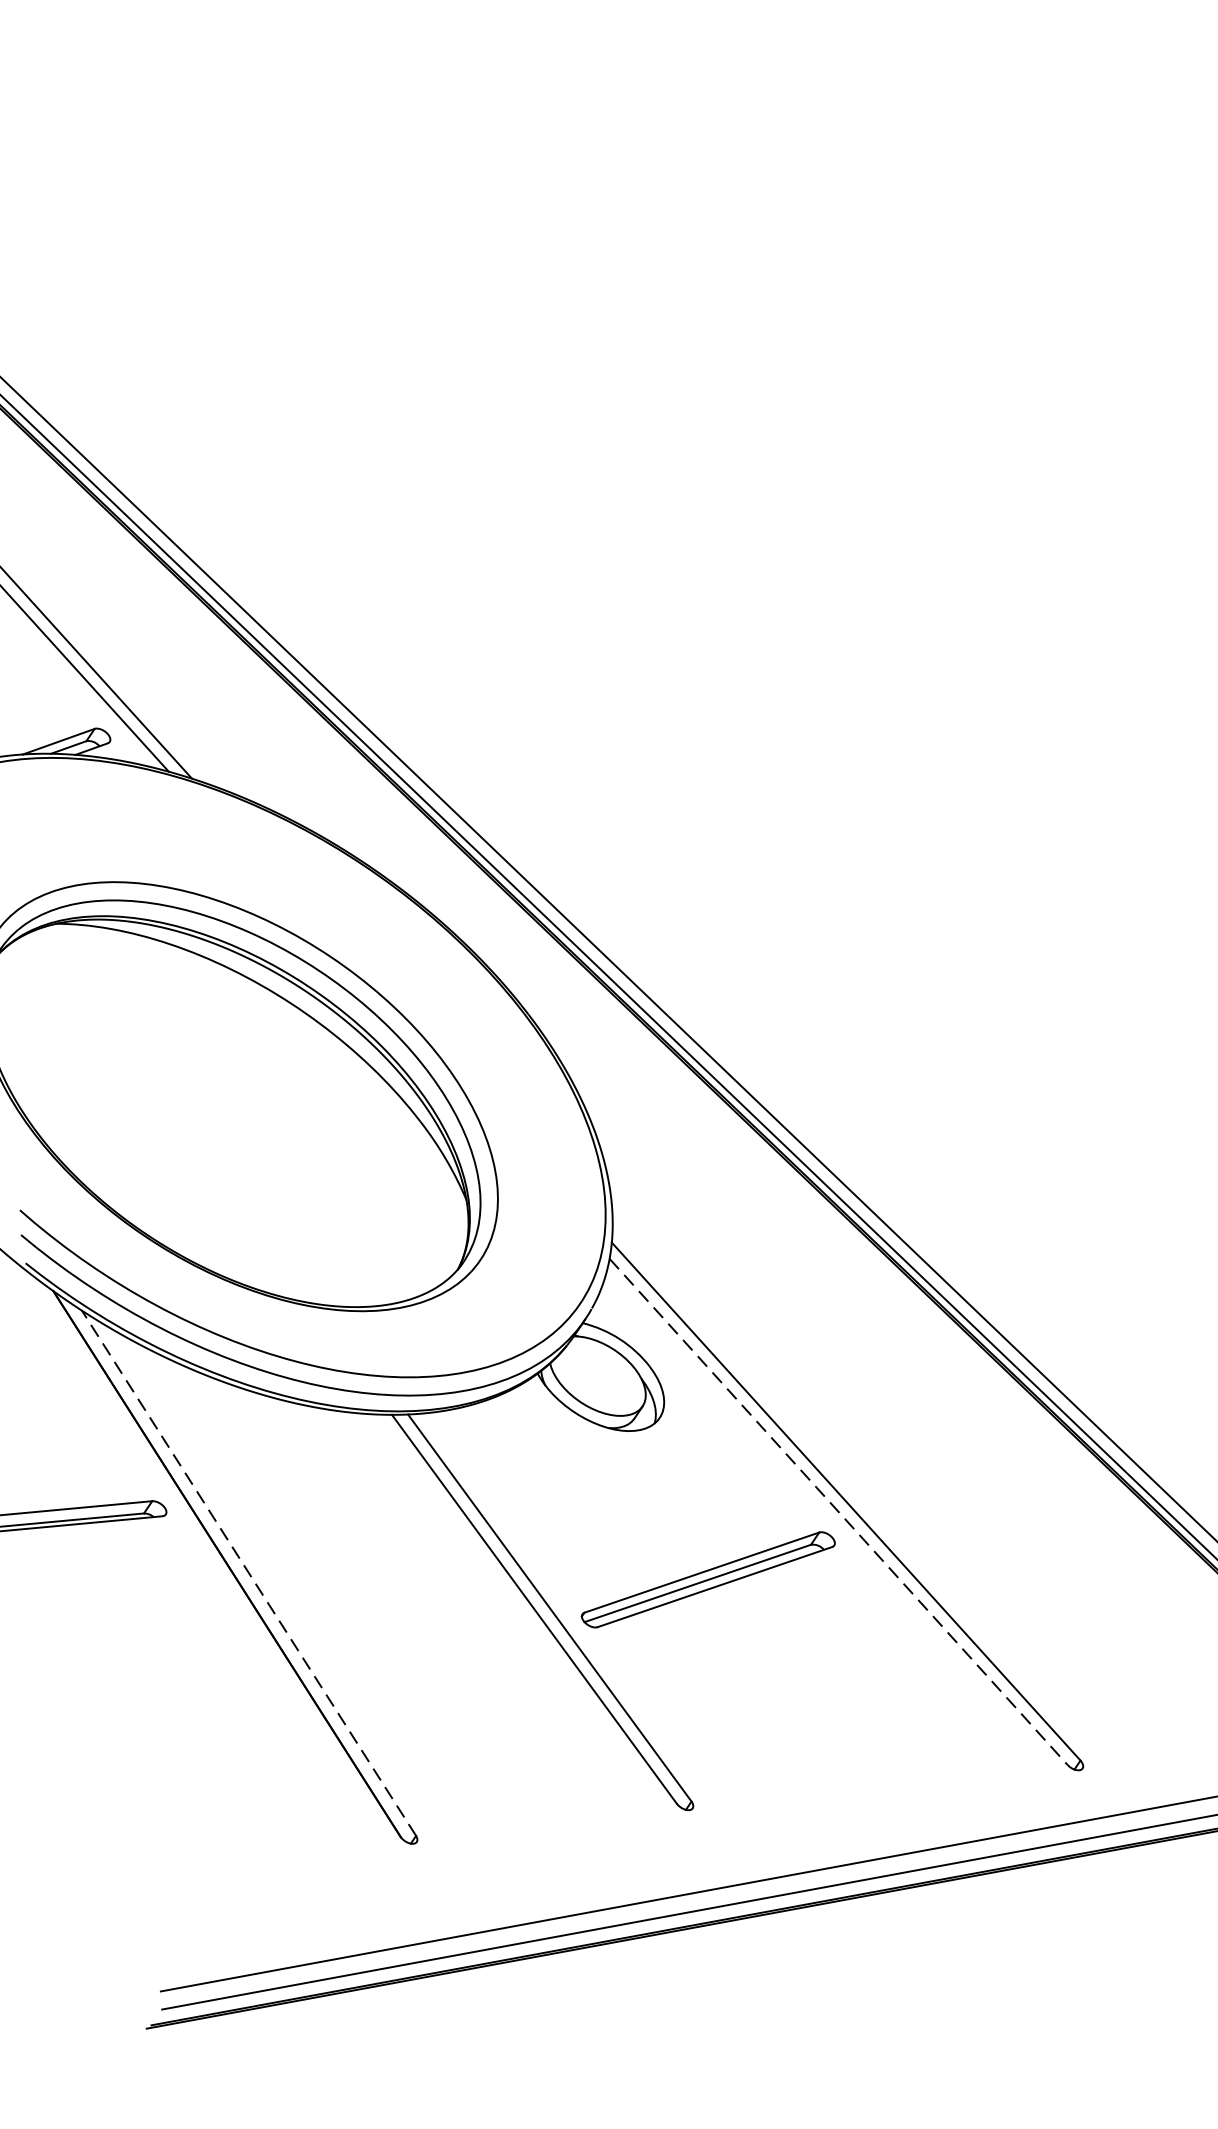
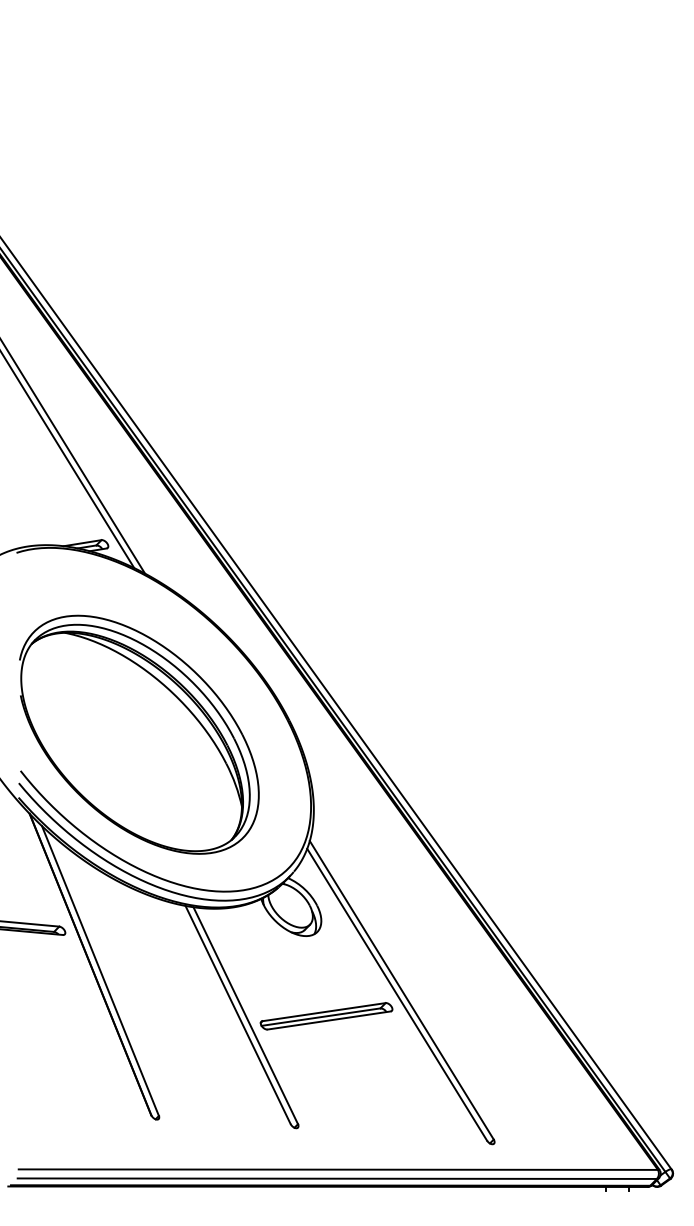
line: (839, 1513) -> (397, 995), dashed -> solid
line: (248, 1572) -> (100, 970), dashed -> solid

